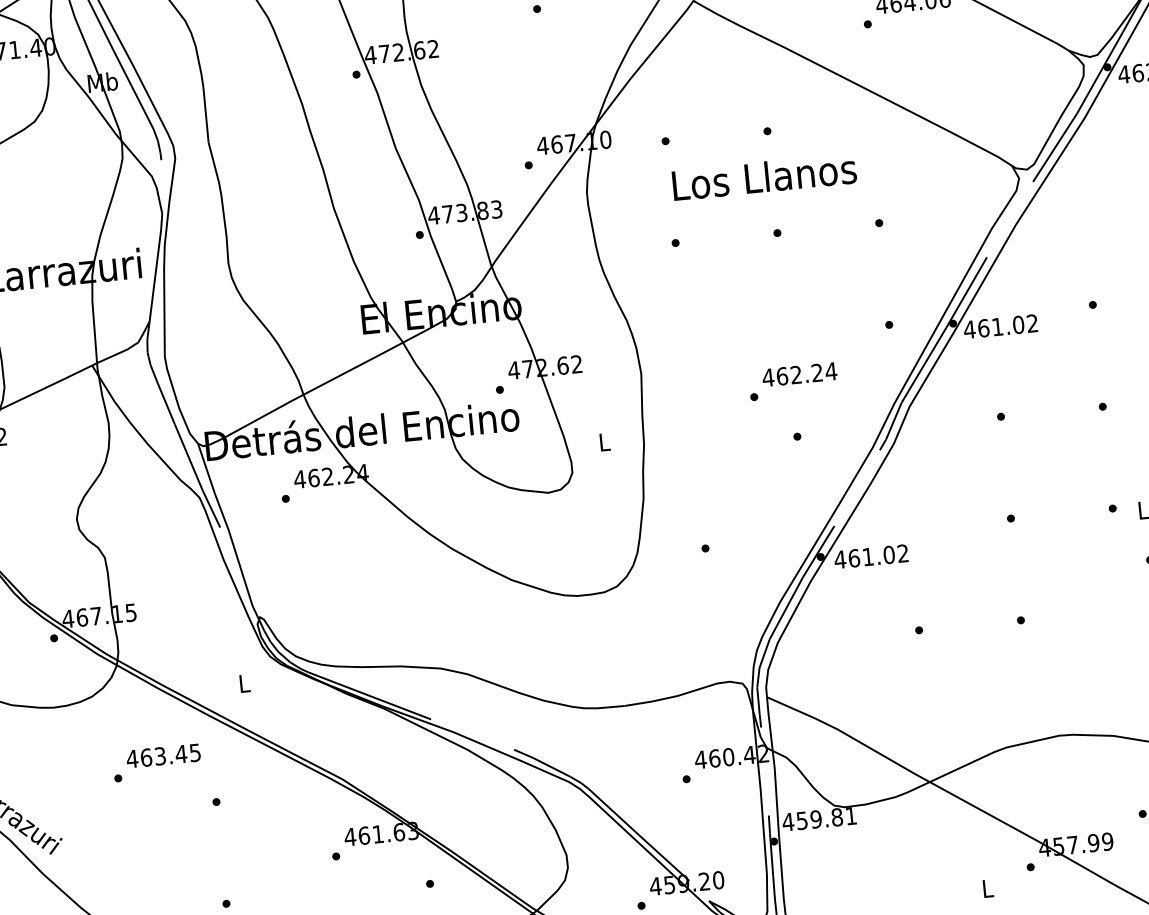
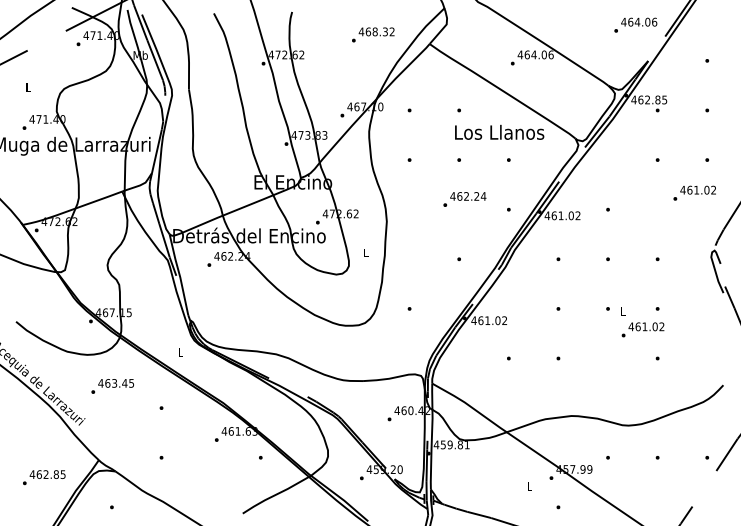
text: (764, 175) -> (499, 131), moved
text: (792, 381) -> (464, 199), moved
text: (156, 763) -> (112, 386), moved

